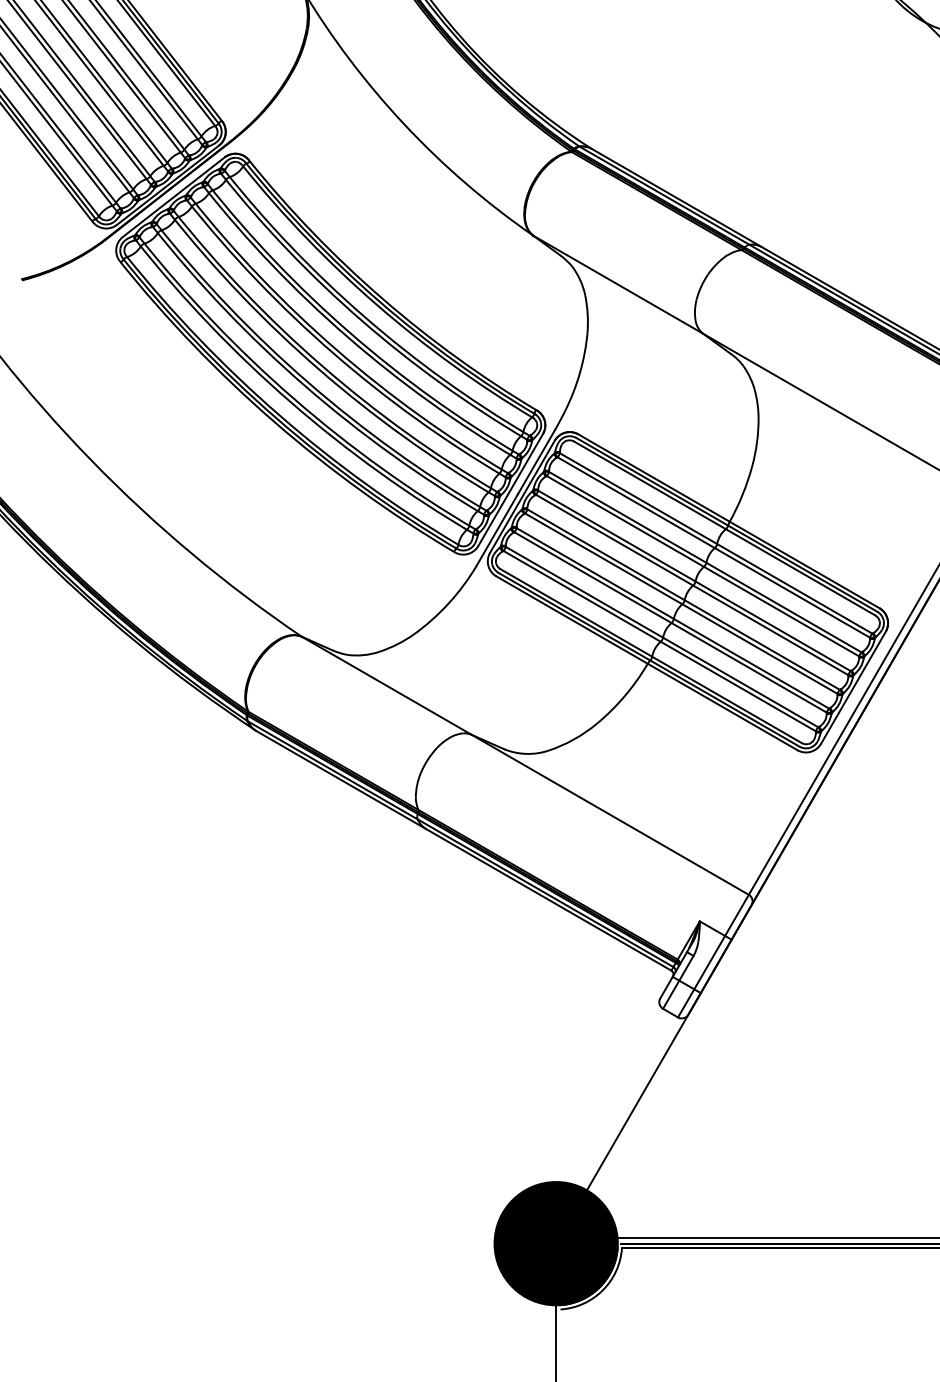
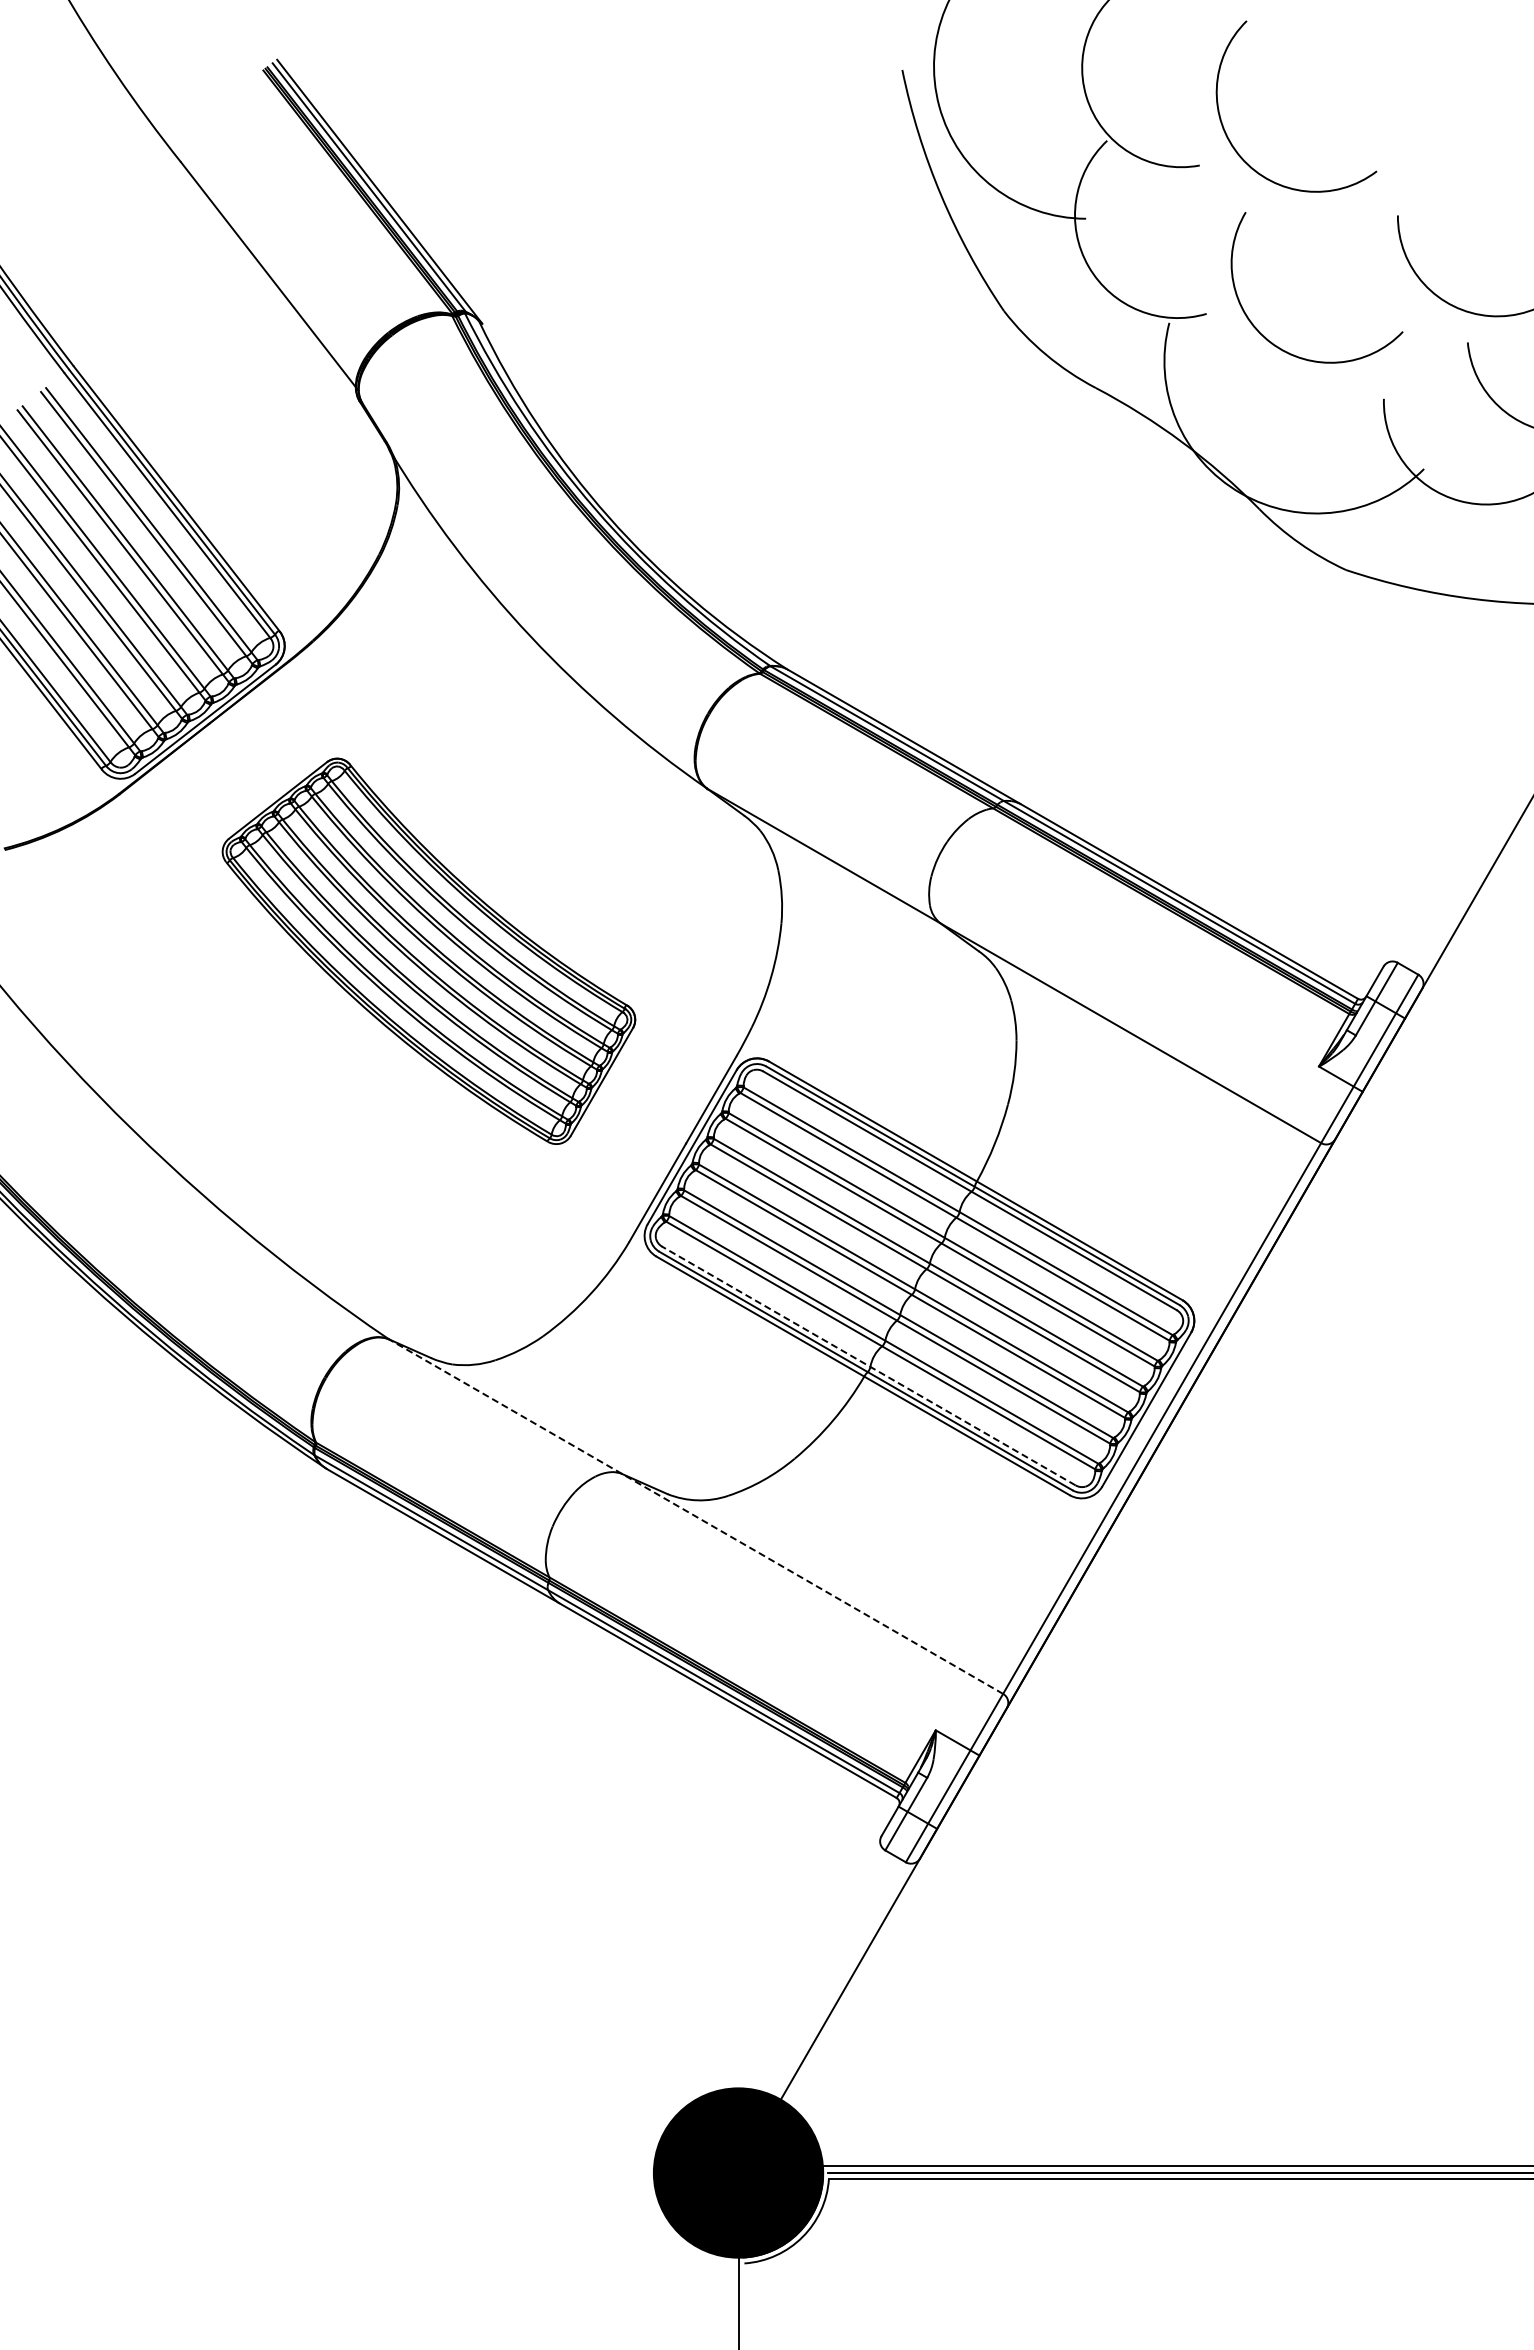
part: (330, 354) -> (428, 951), size x0.7
line: (650, 655) -> (868, 1365), solid -> dashed
line: (524, 765) -> (695, 1516), solid -> dashed

